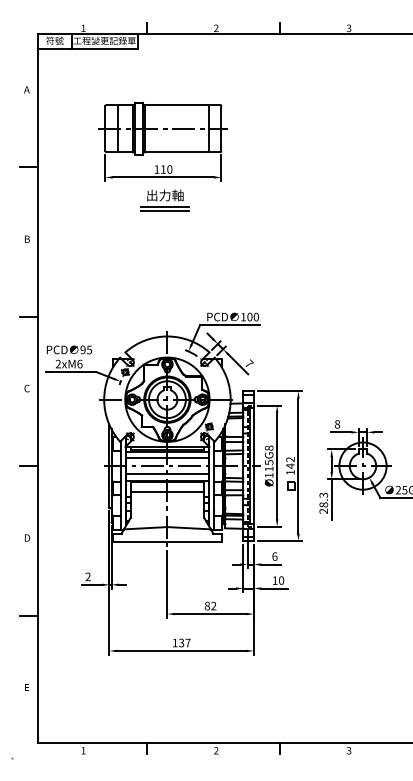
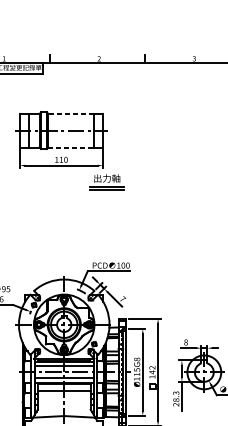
line: (176, 104) -> (70, 113), solid -> dashed
line: (176, 152) -> (70, 147), solid -> dashed
part: (164, 200) -> (106, 182), moved

